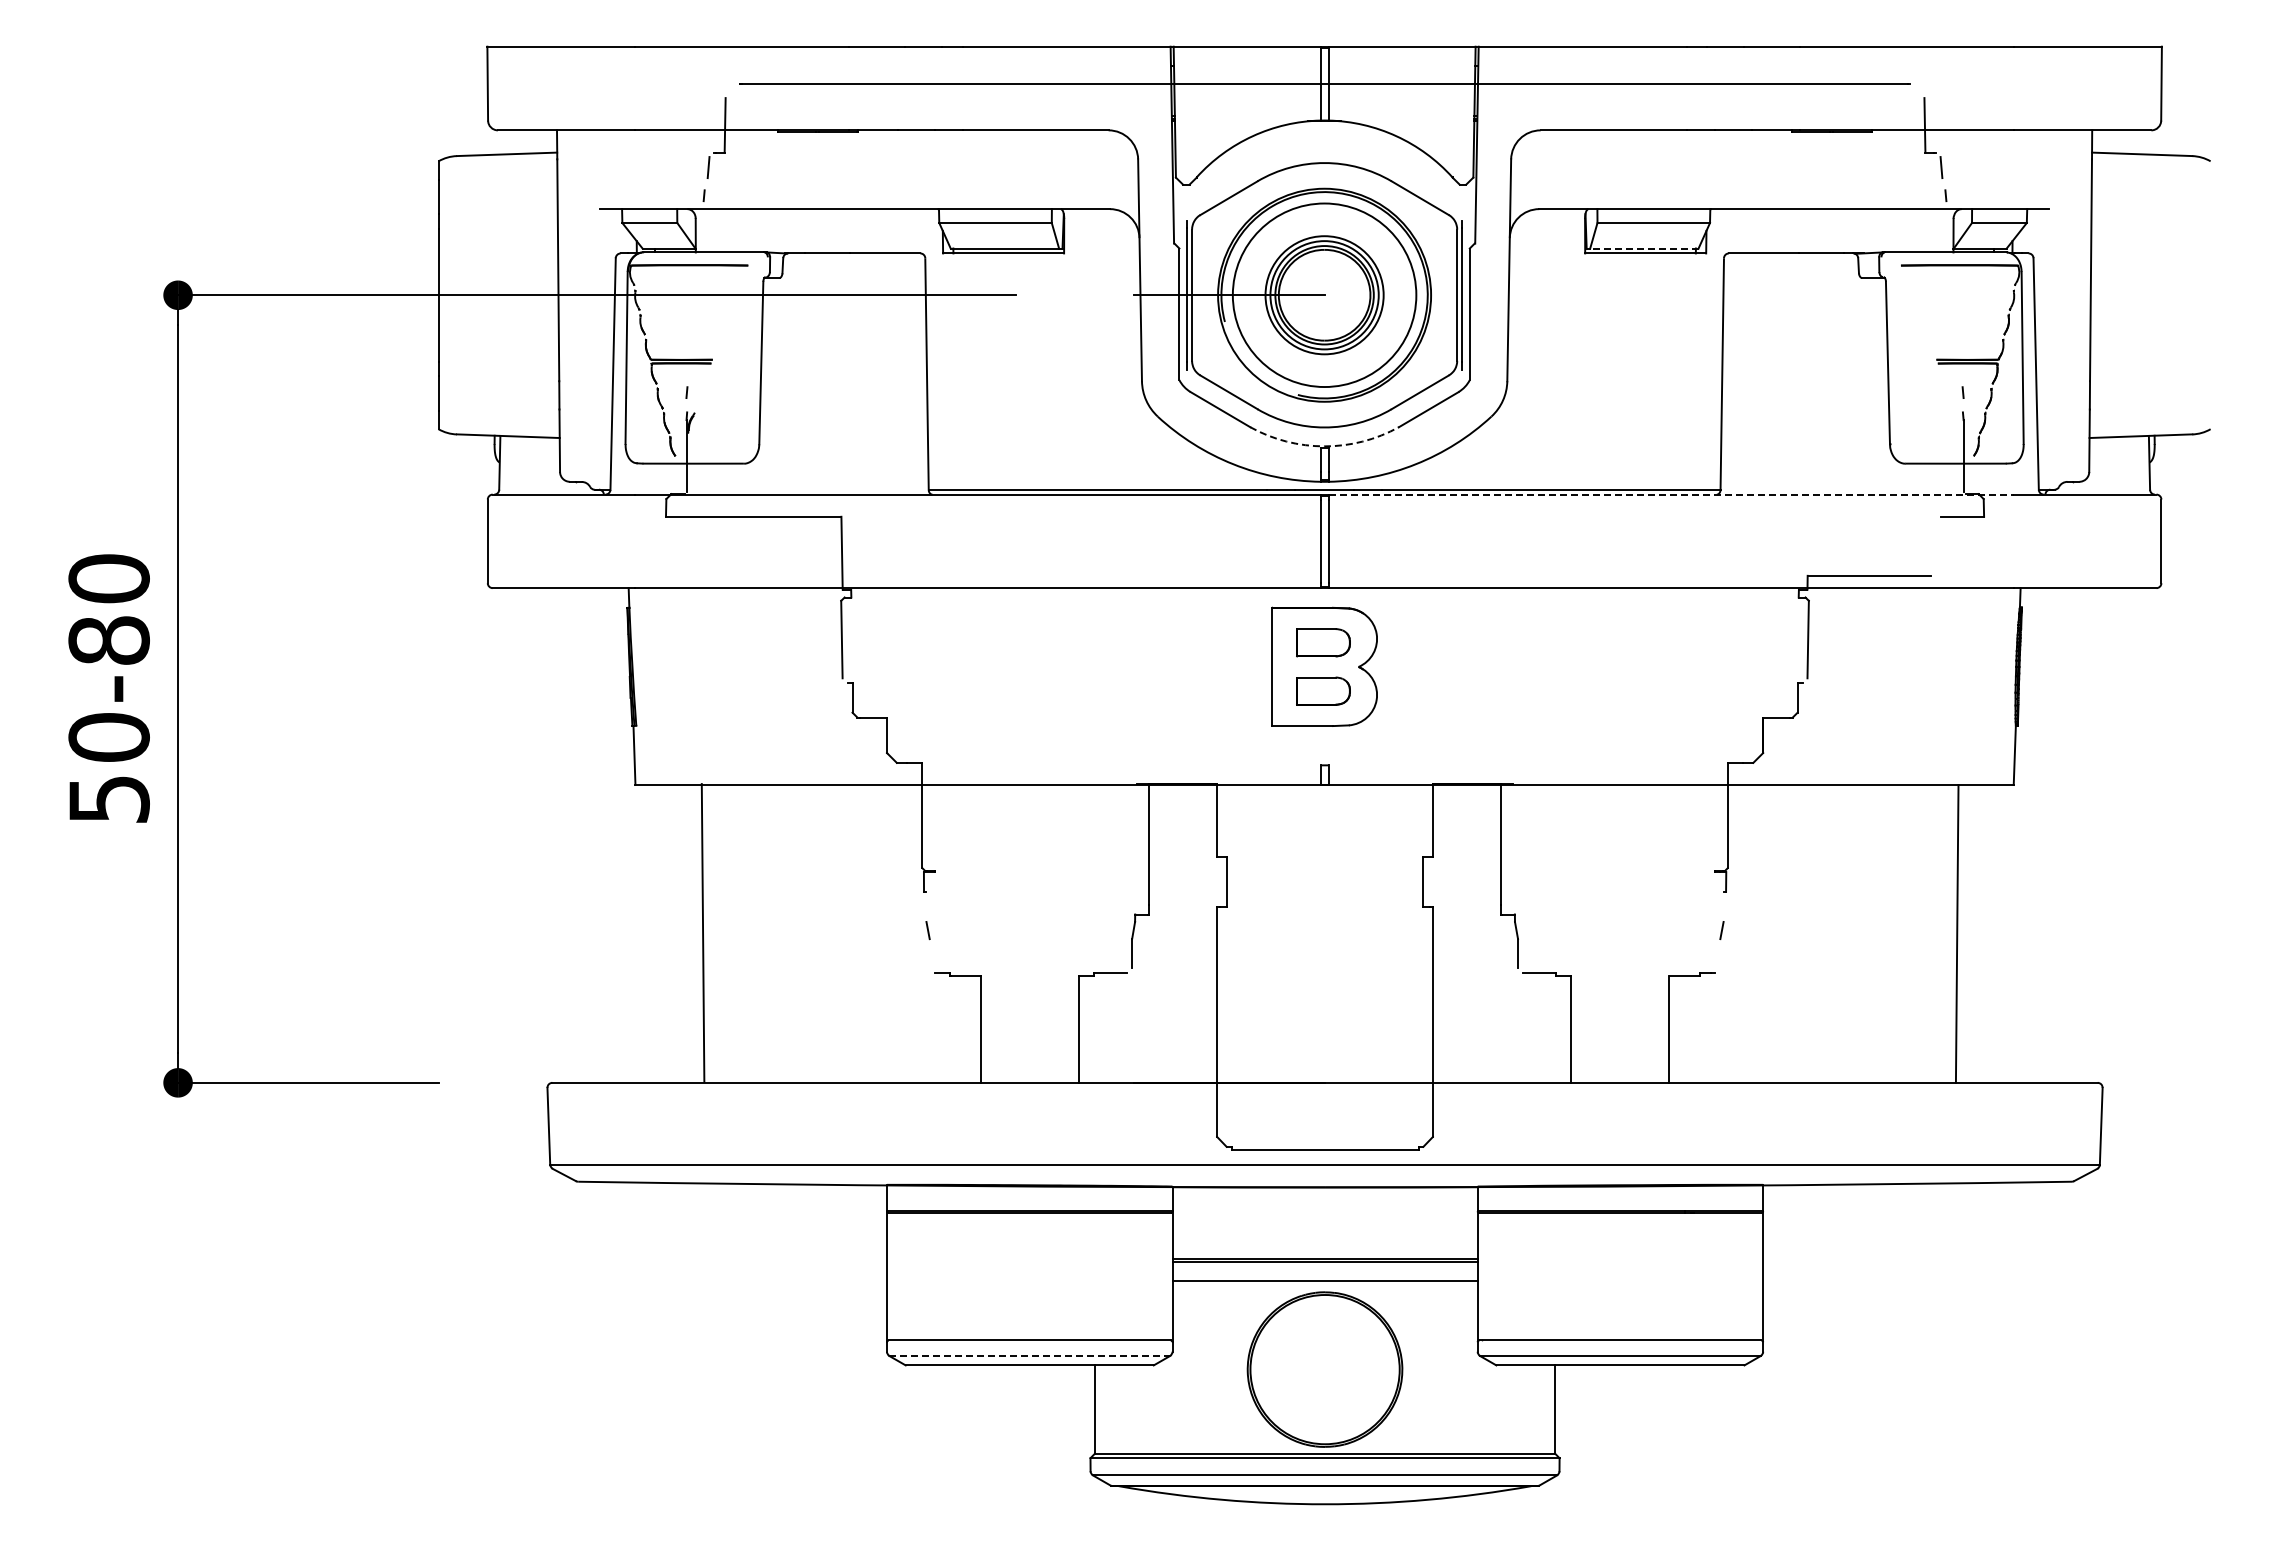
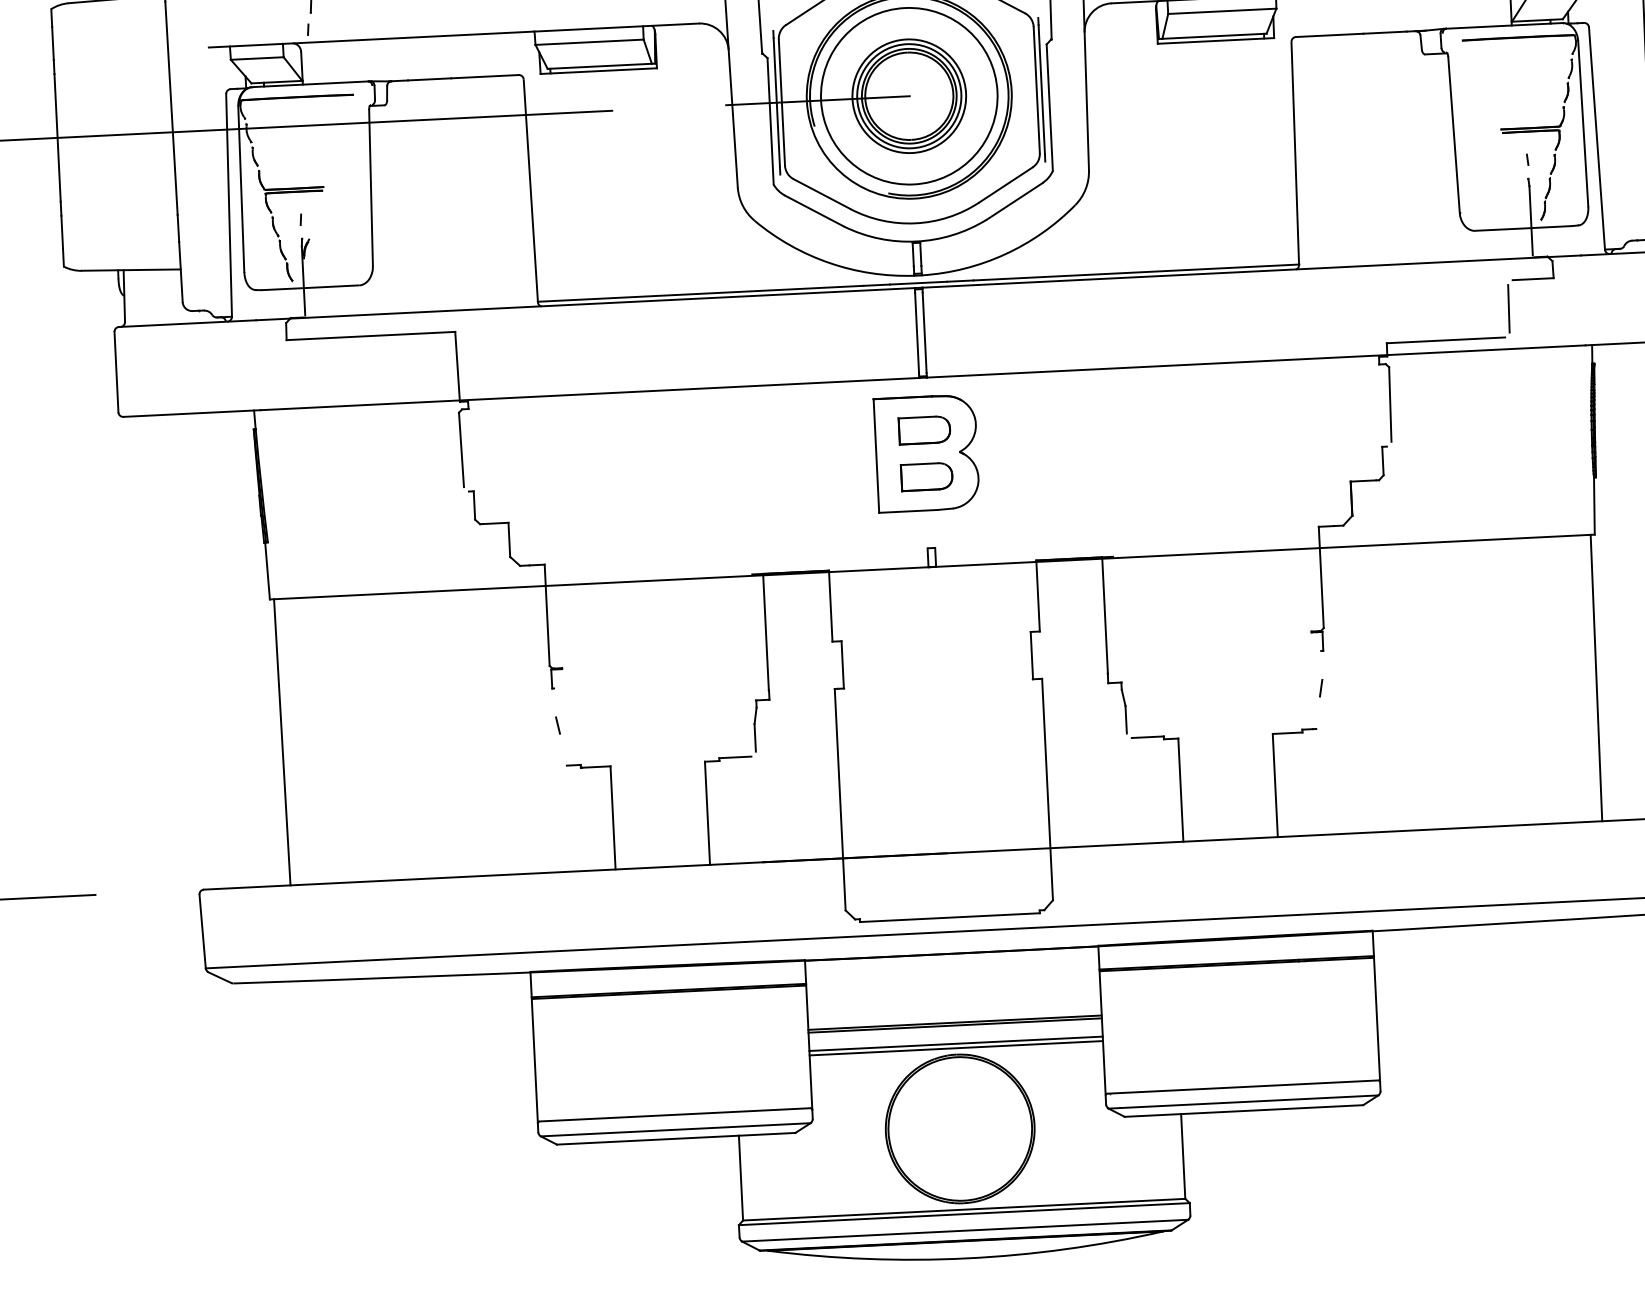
line: (1643, 248) -> (1213, 36), dashed -> solid
arc: (1324, 446) -> (916, 241), dashed -> solid
line: (1671, 494) -> (1252, 271), dashed -> solid
line: (1935, 546) -> (1508, 309), added
line: (702, 932) -> (281, 741), moved
line: (1956, 933) -> (1595, 677), moved
line: (1324, 1285) -> (955, 1048), added
line: (1030, 1356) -> (676, 1130), dashed -> solid

